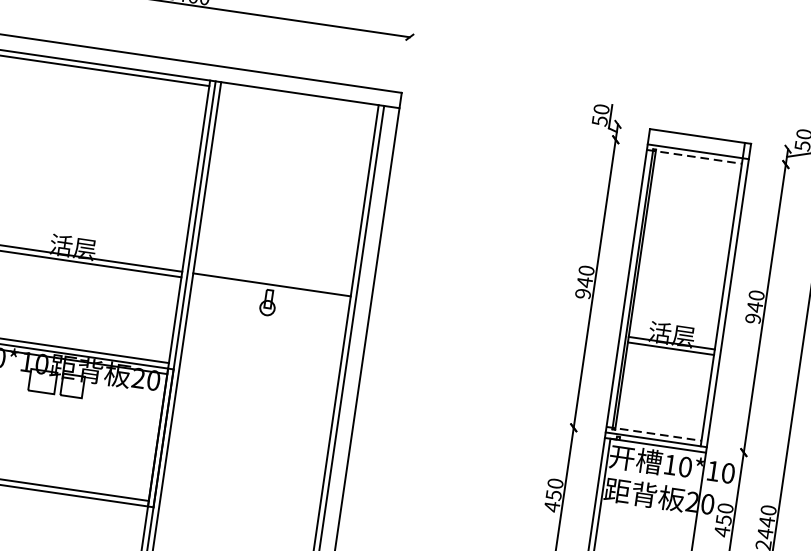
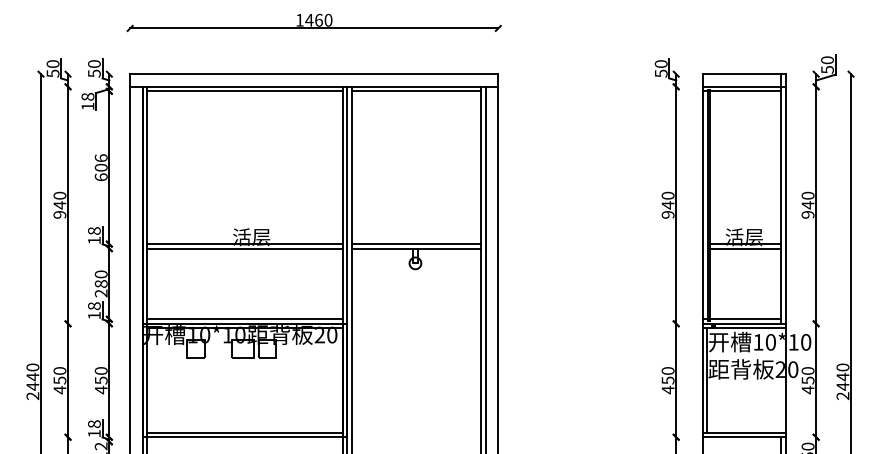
line: (299, 99) -> (416, 91), added
line: (695, 157) -> (742, 91), dashed -> solid
line: (271, 290) -> (416, 248), added
line: (655, 434) -> (742, 319), dashed -> solid

